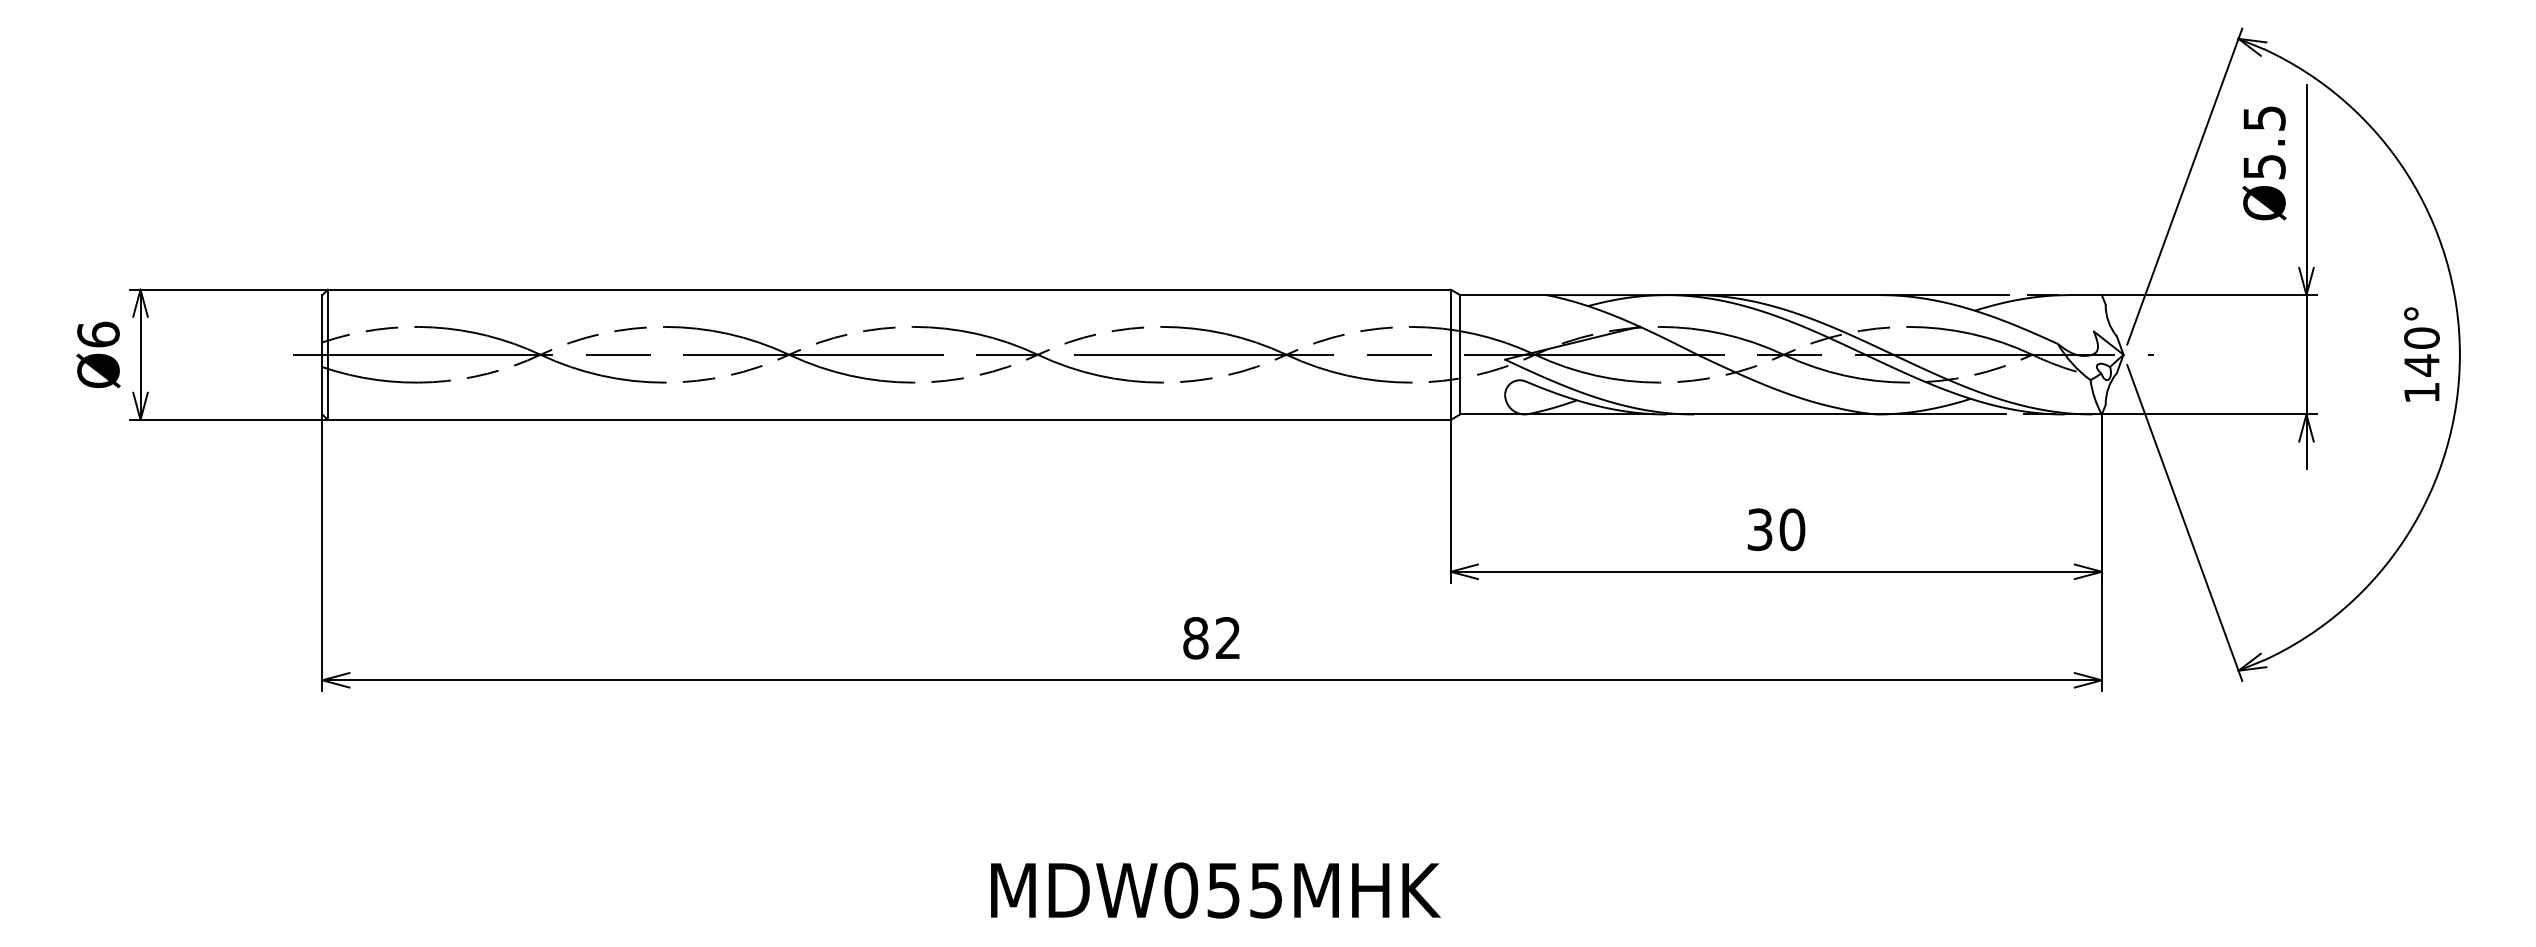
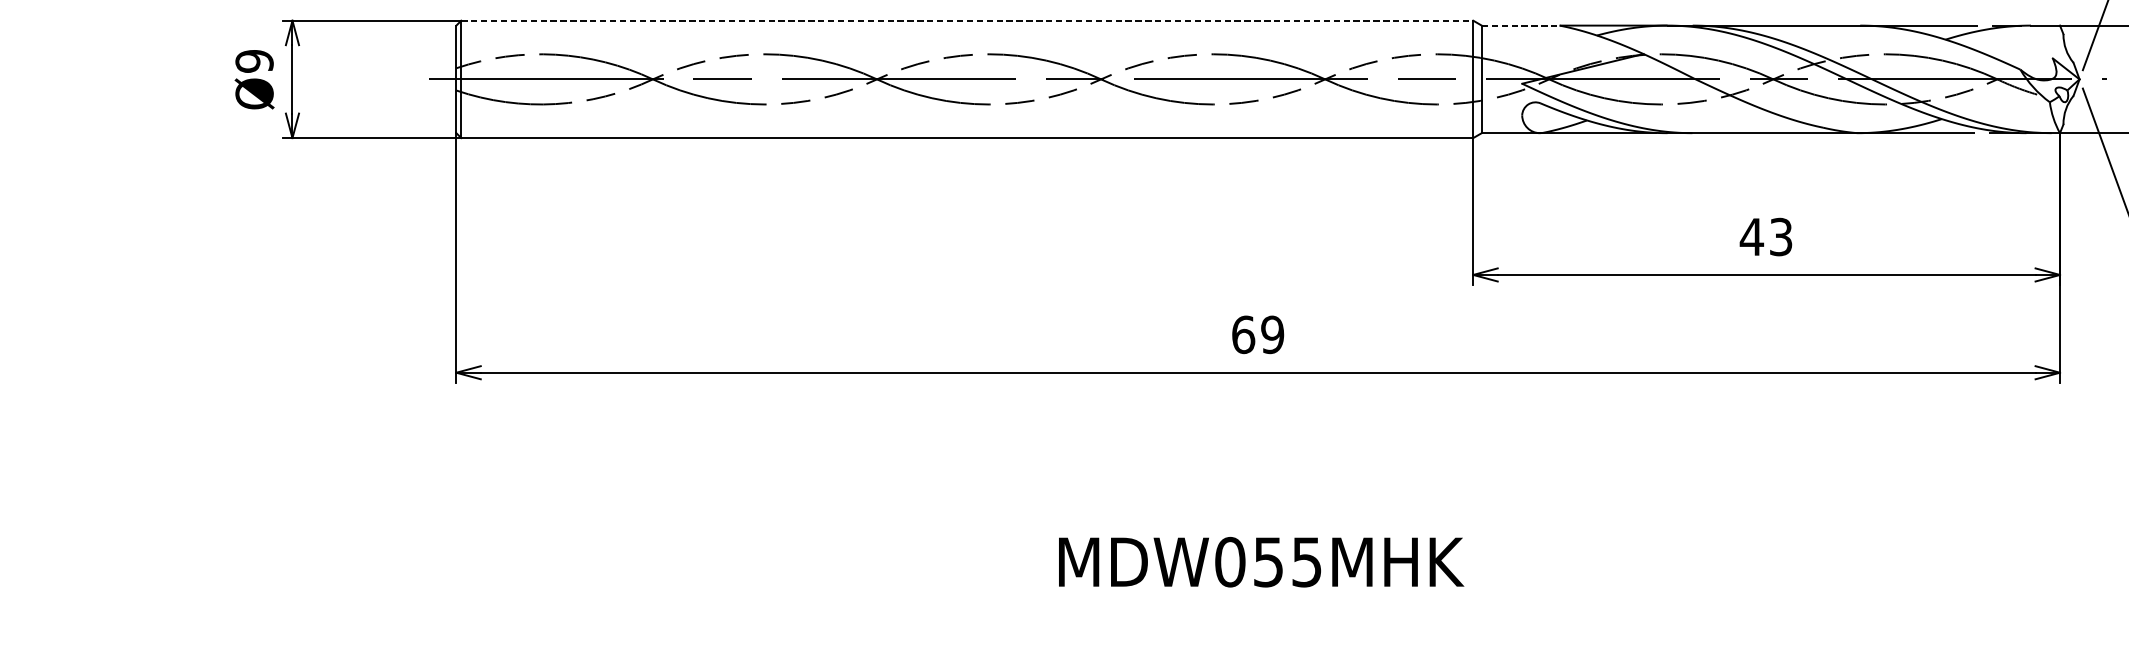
line: (889, 289) -> (967, 20), solid -> dashed
line: (1503, 295) -> (1520, 25), solid -> dashed
text: (98, 334) -> (254, 61), Ø6 -> Ø9
text: (1775, 529) -> (1765, 236), 30 -> 43
text: (1211, 638) -> (1257, 335), 82 -> 69

